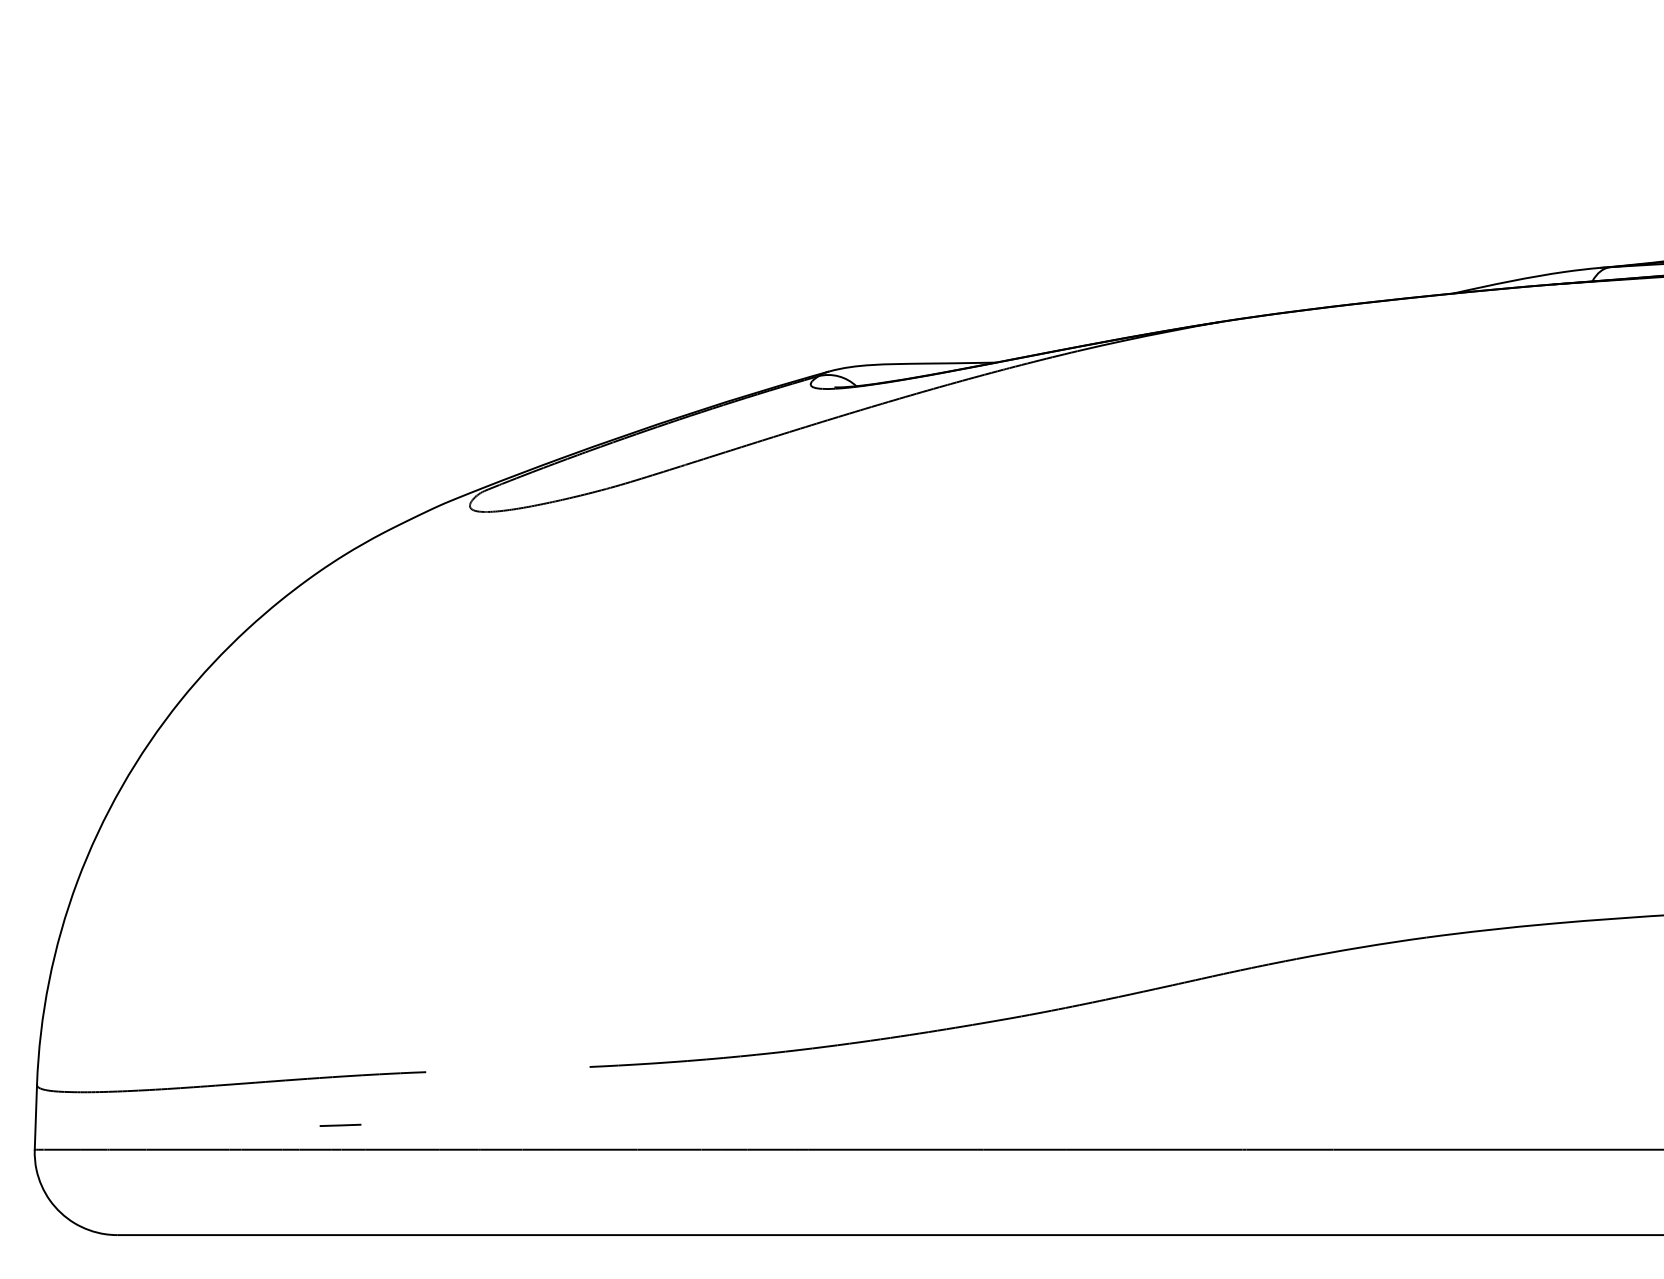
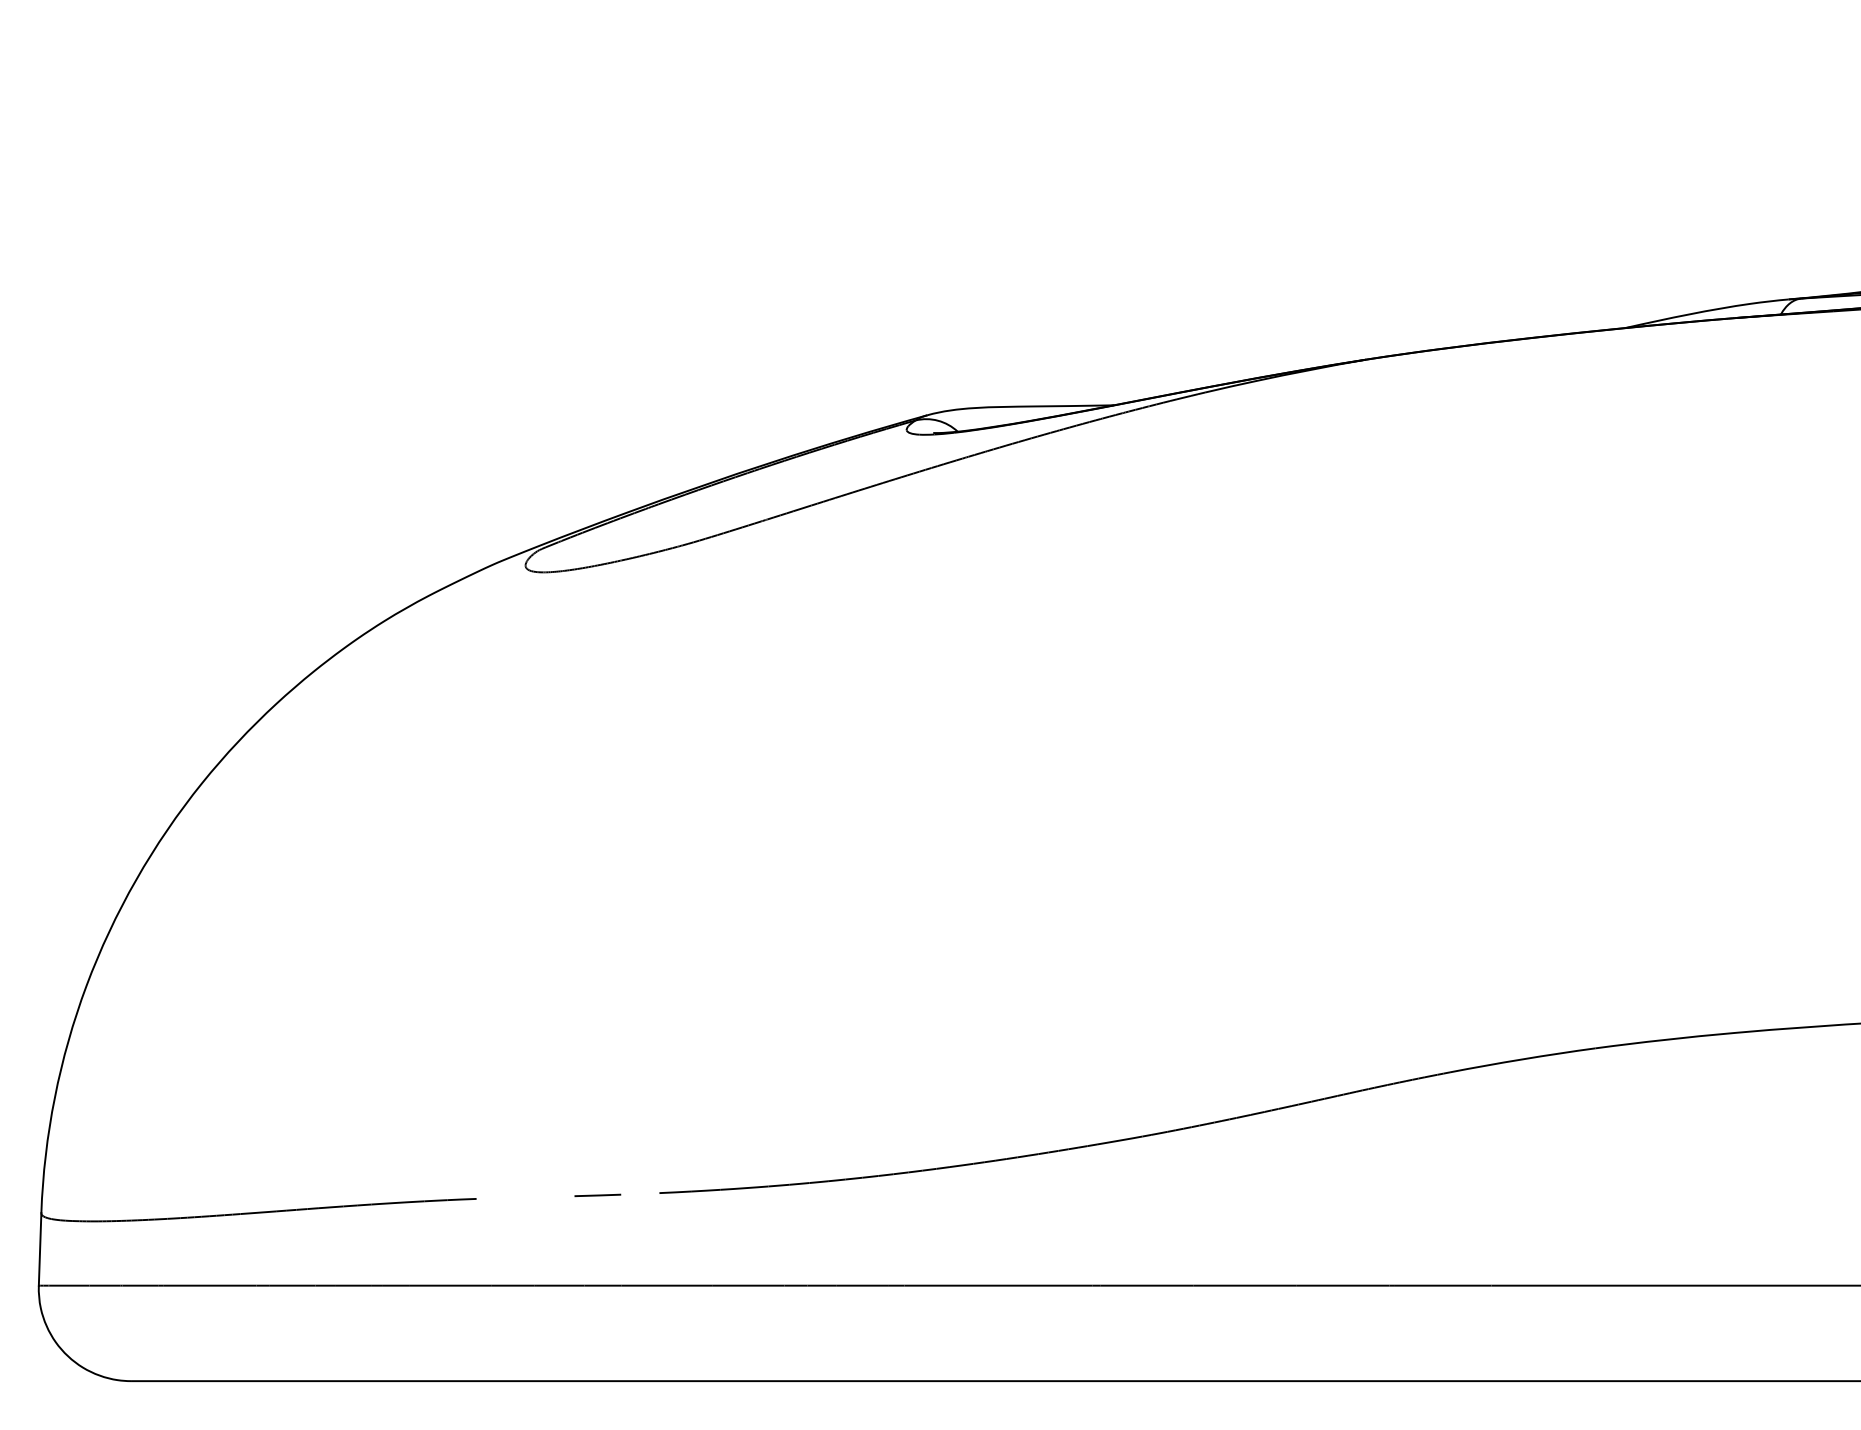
line: (340, 1125) -> (597, 1195), moved

